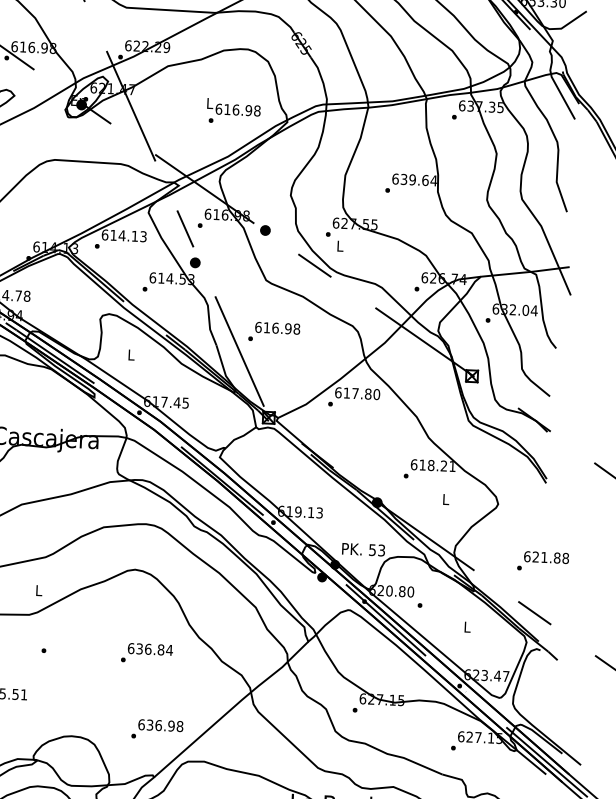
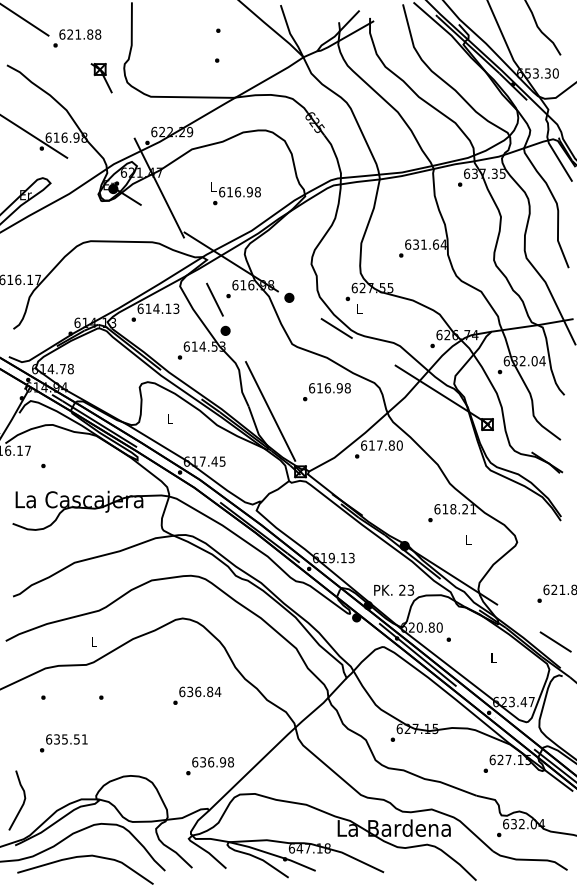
text: (233, 111) -> (235, 193), moved
text: (413, 179) -> (424, 244), 639.64 -> 631.64
text: (273, 332) -> (326, 392), moved
text: (372, 549) -> (402, 589), 53 -> 23

